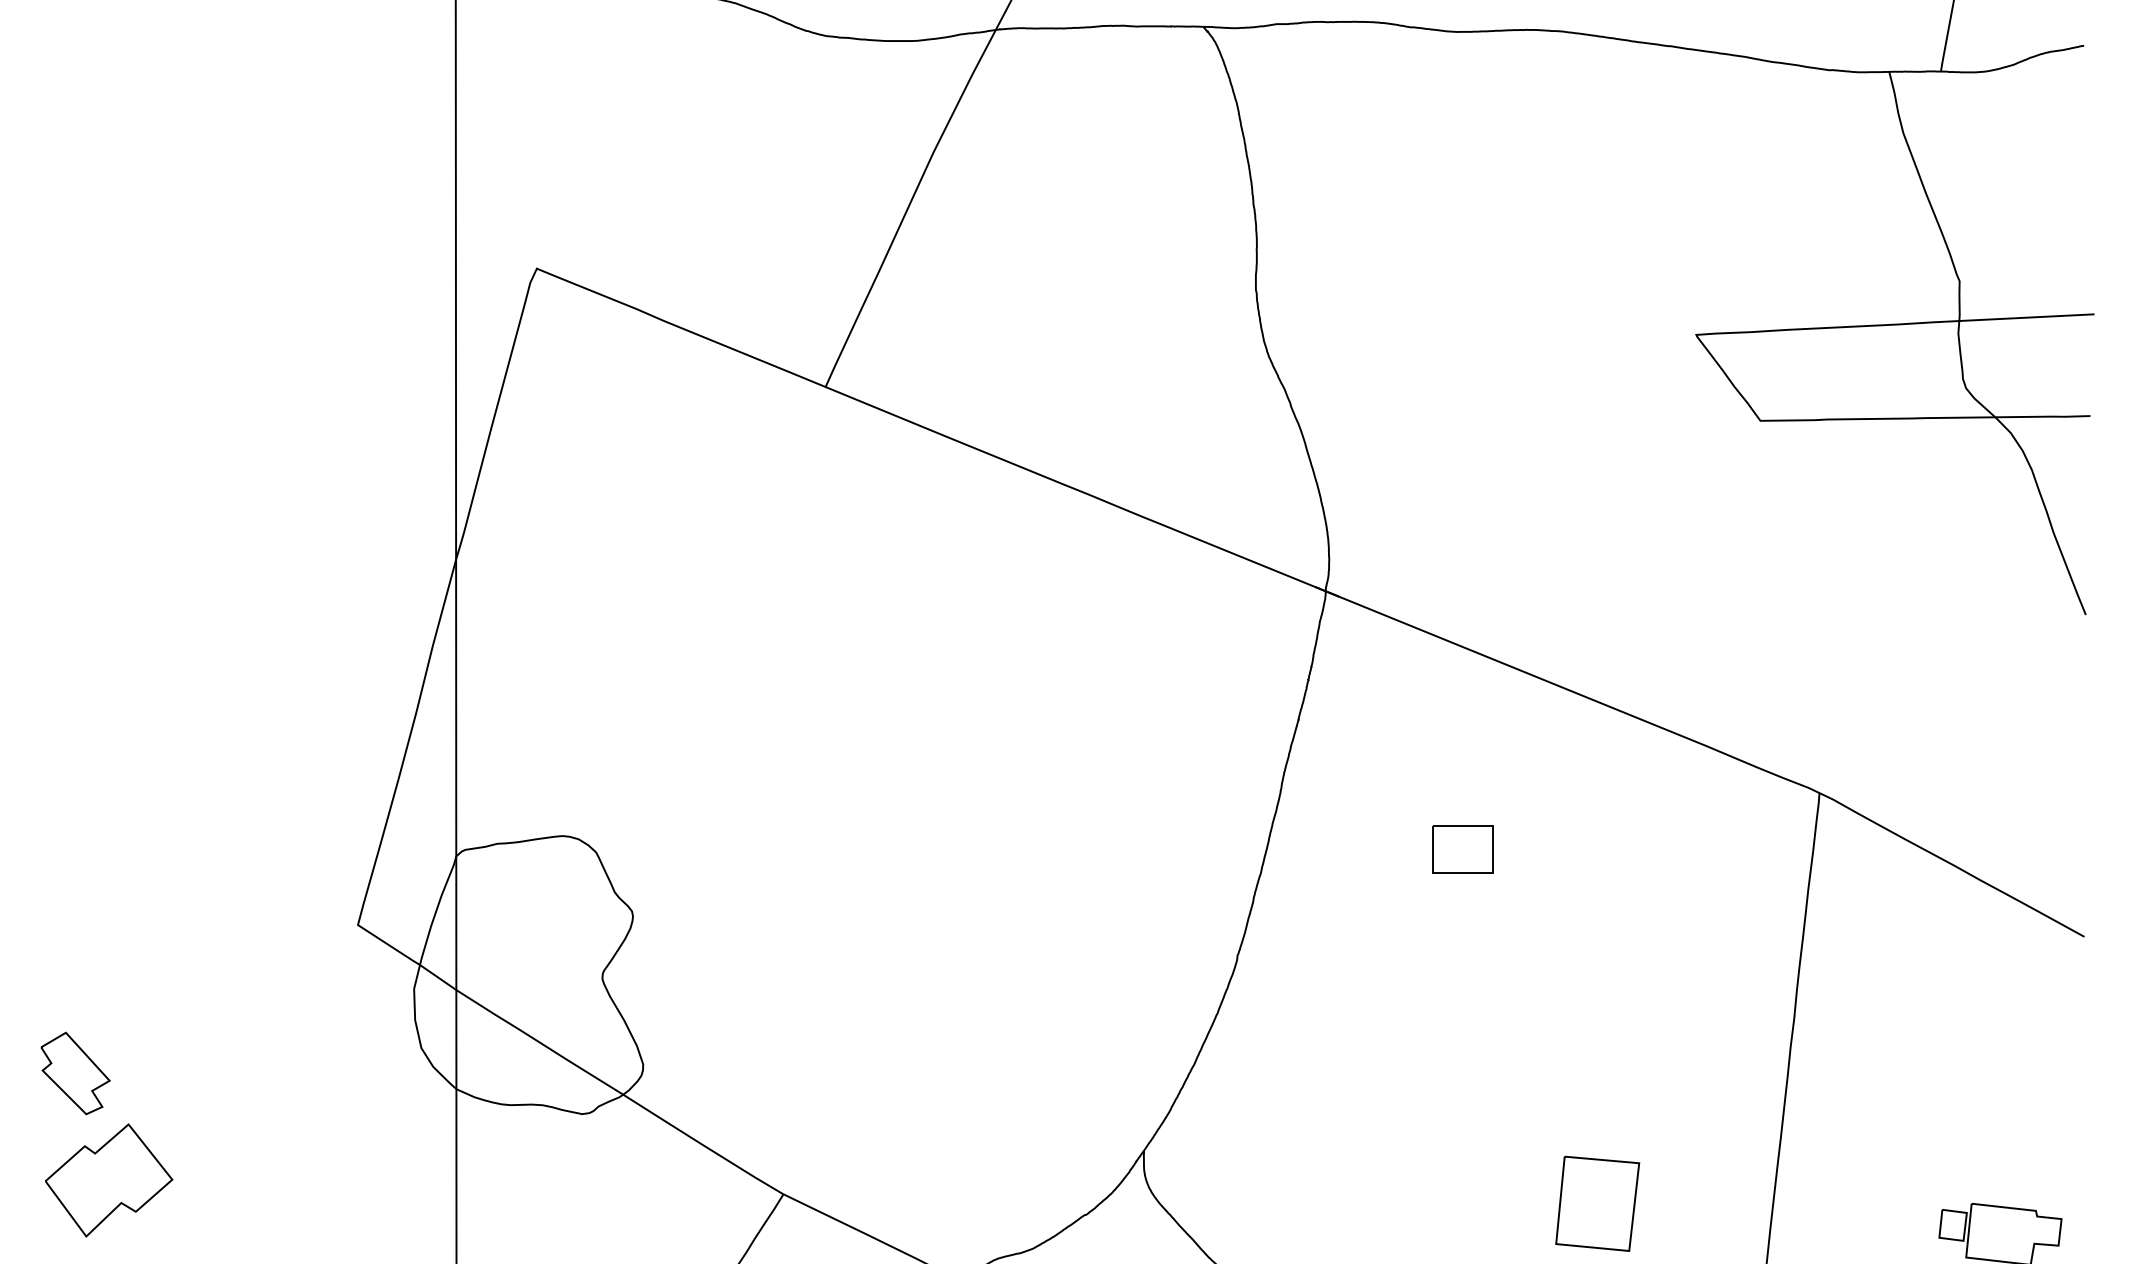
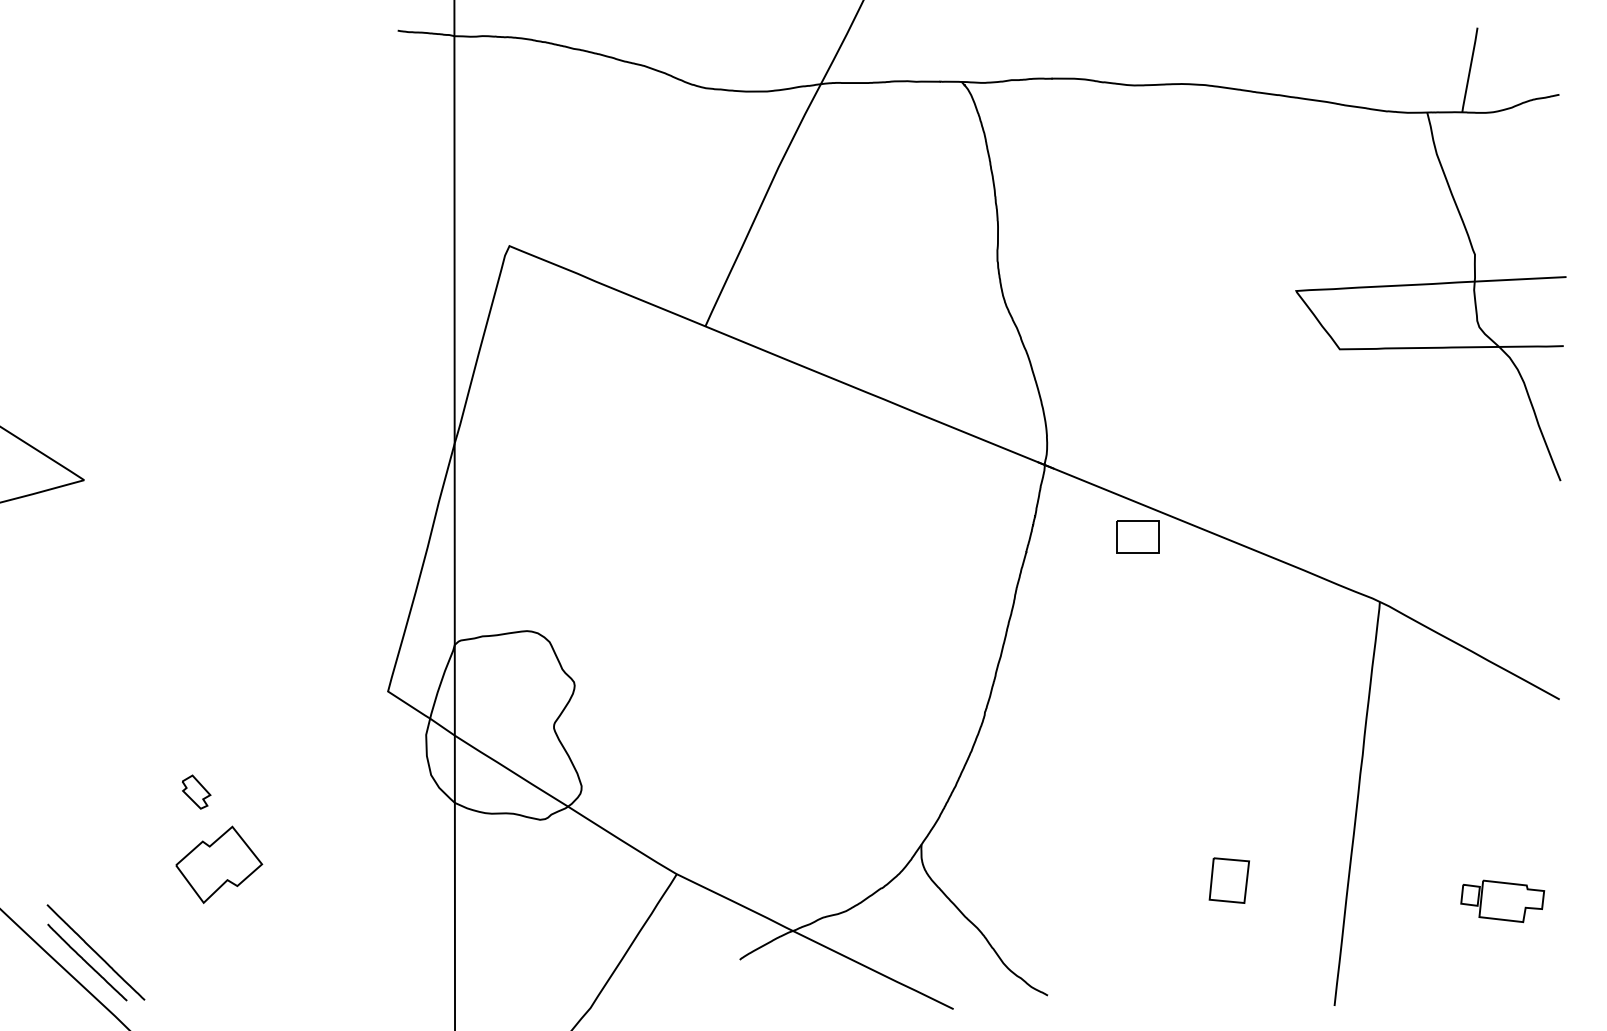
part: (1462, 848) -> (1137, 536), moved
part: (75, 1072) -> (196, 791), size x0.6
part: (1597, 1203) -> (1229, 880), size x0.7

